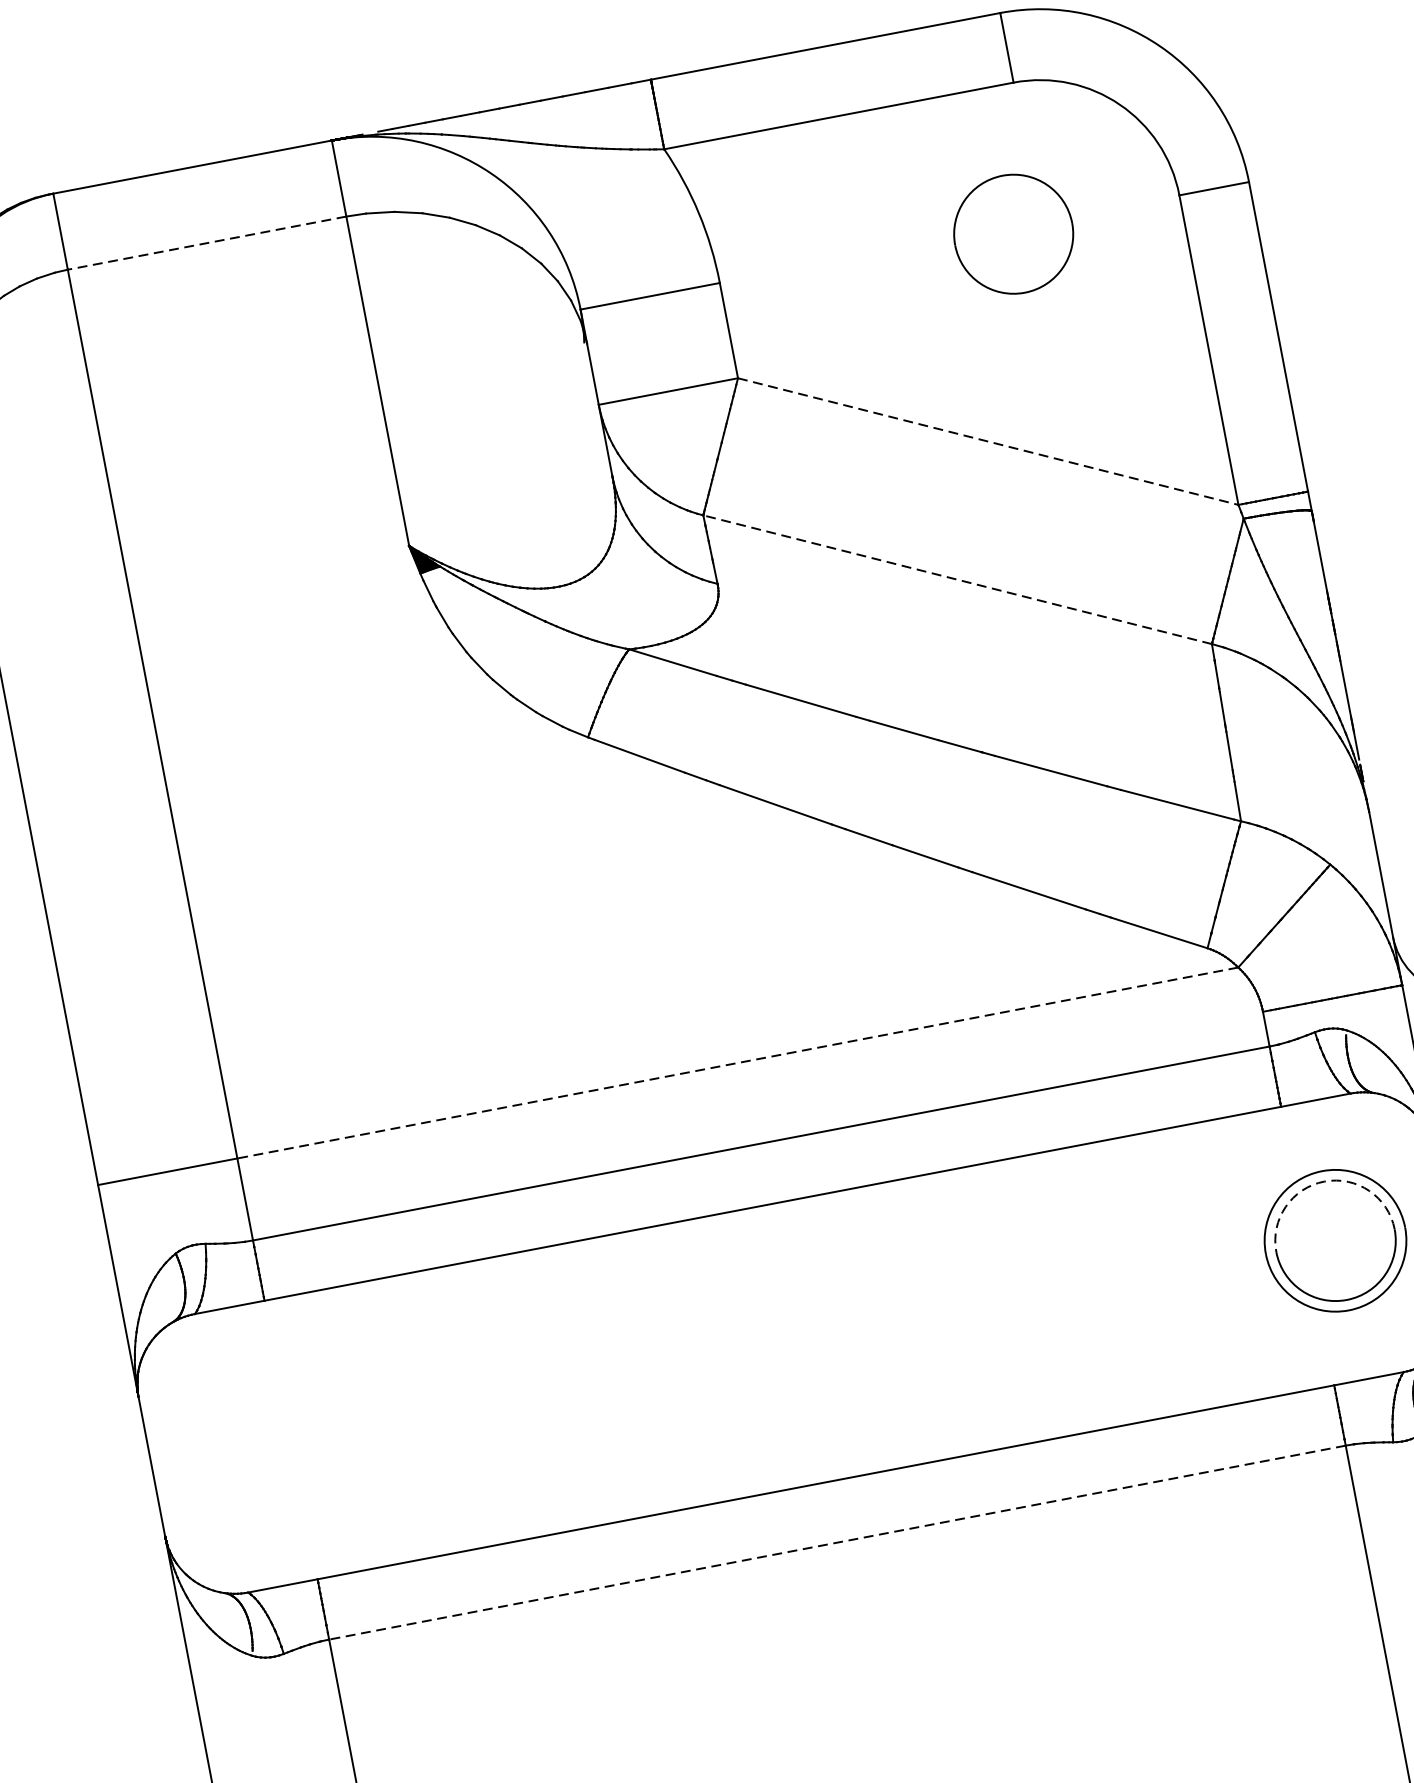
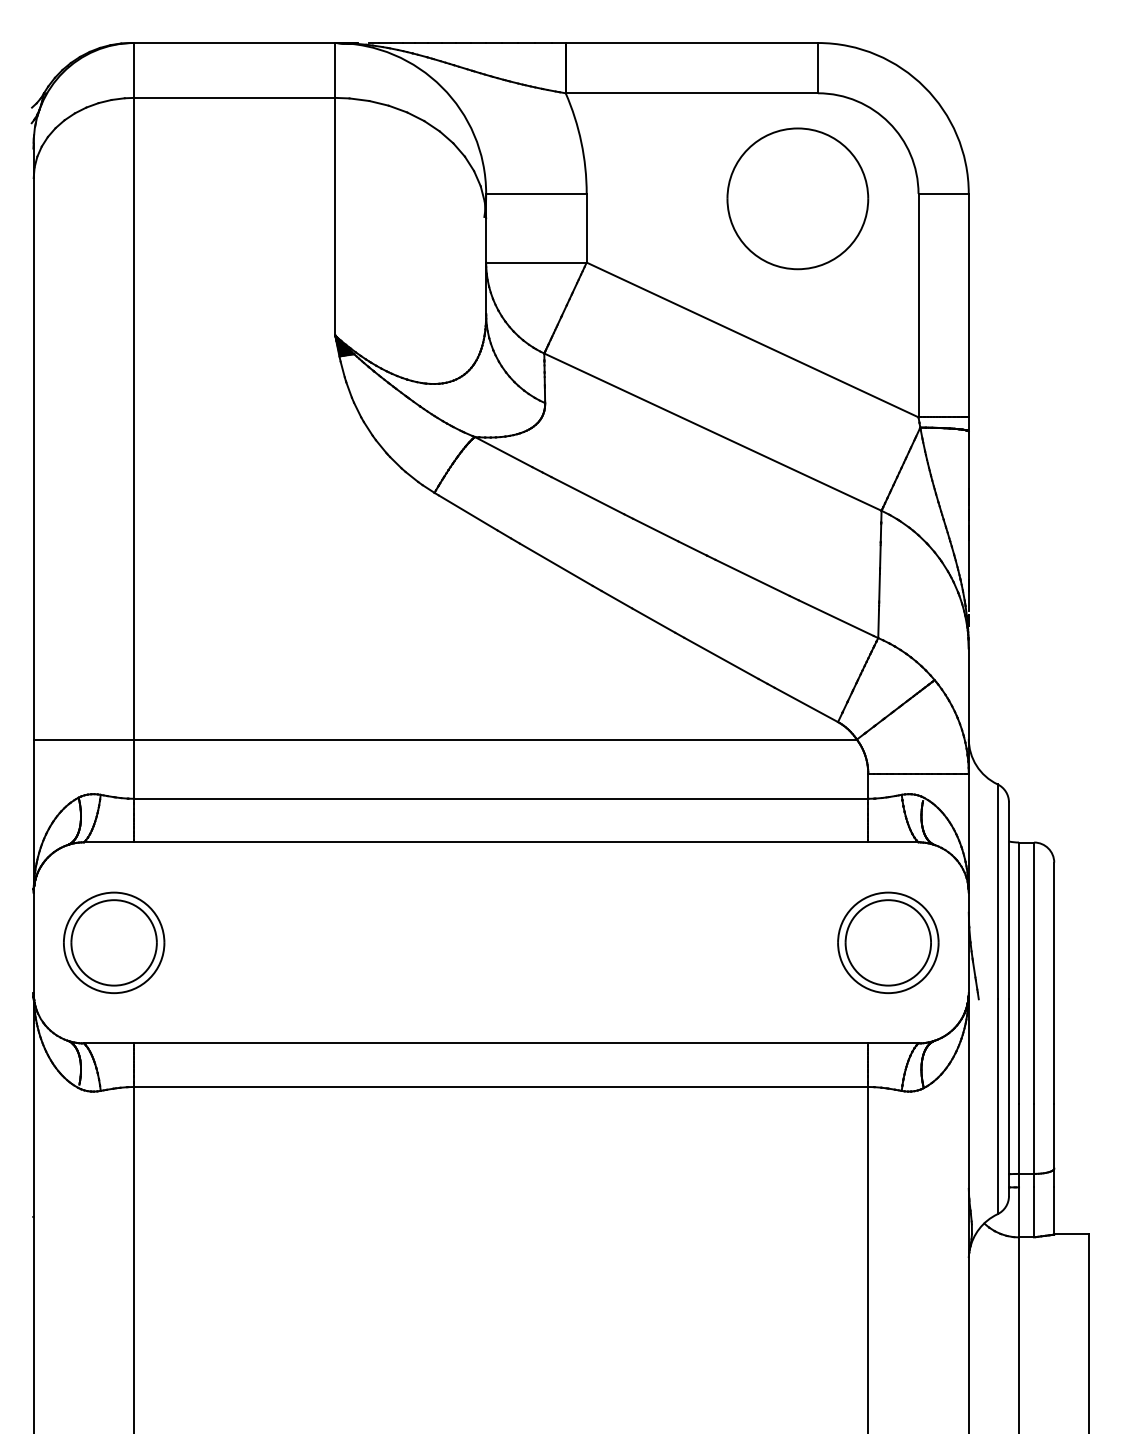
part: (1013, 233) -> (797, 198), size x1.67
line: (206, 242) -> (234, 97), dashed -> solid
line: (989, 442) -> (753, 340), dashed -> solid
line: (956, 578) -> (712, 431), dashed -> solid
line: (737, 1062) -> (495, 739), dashed -> solid
arc: (1324, 1182) -> (888, 900), dashed -> solid
part: (263, 1444) -> (114, 942), added
line: (837, 1541) -> (501, 1086), dashed -> solid

